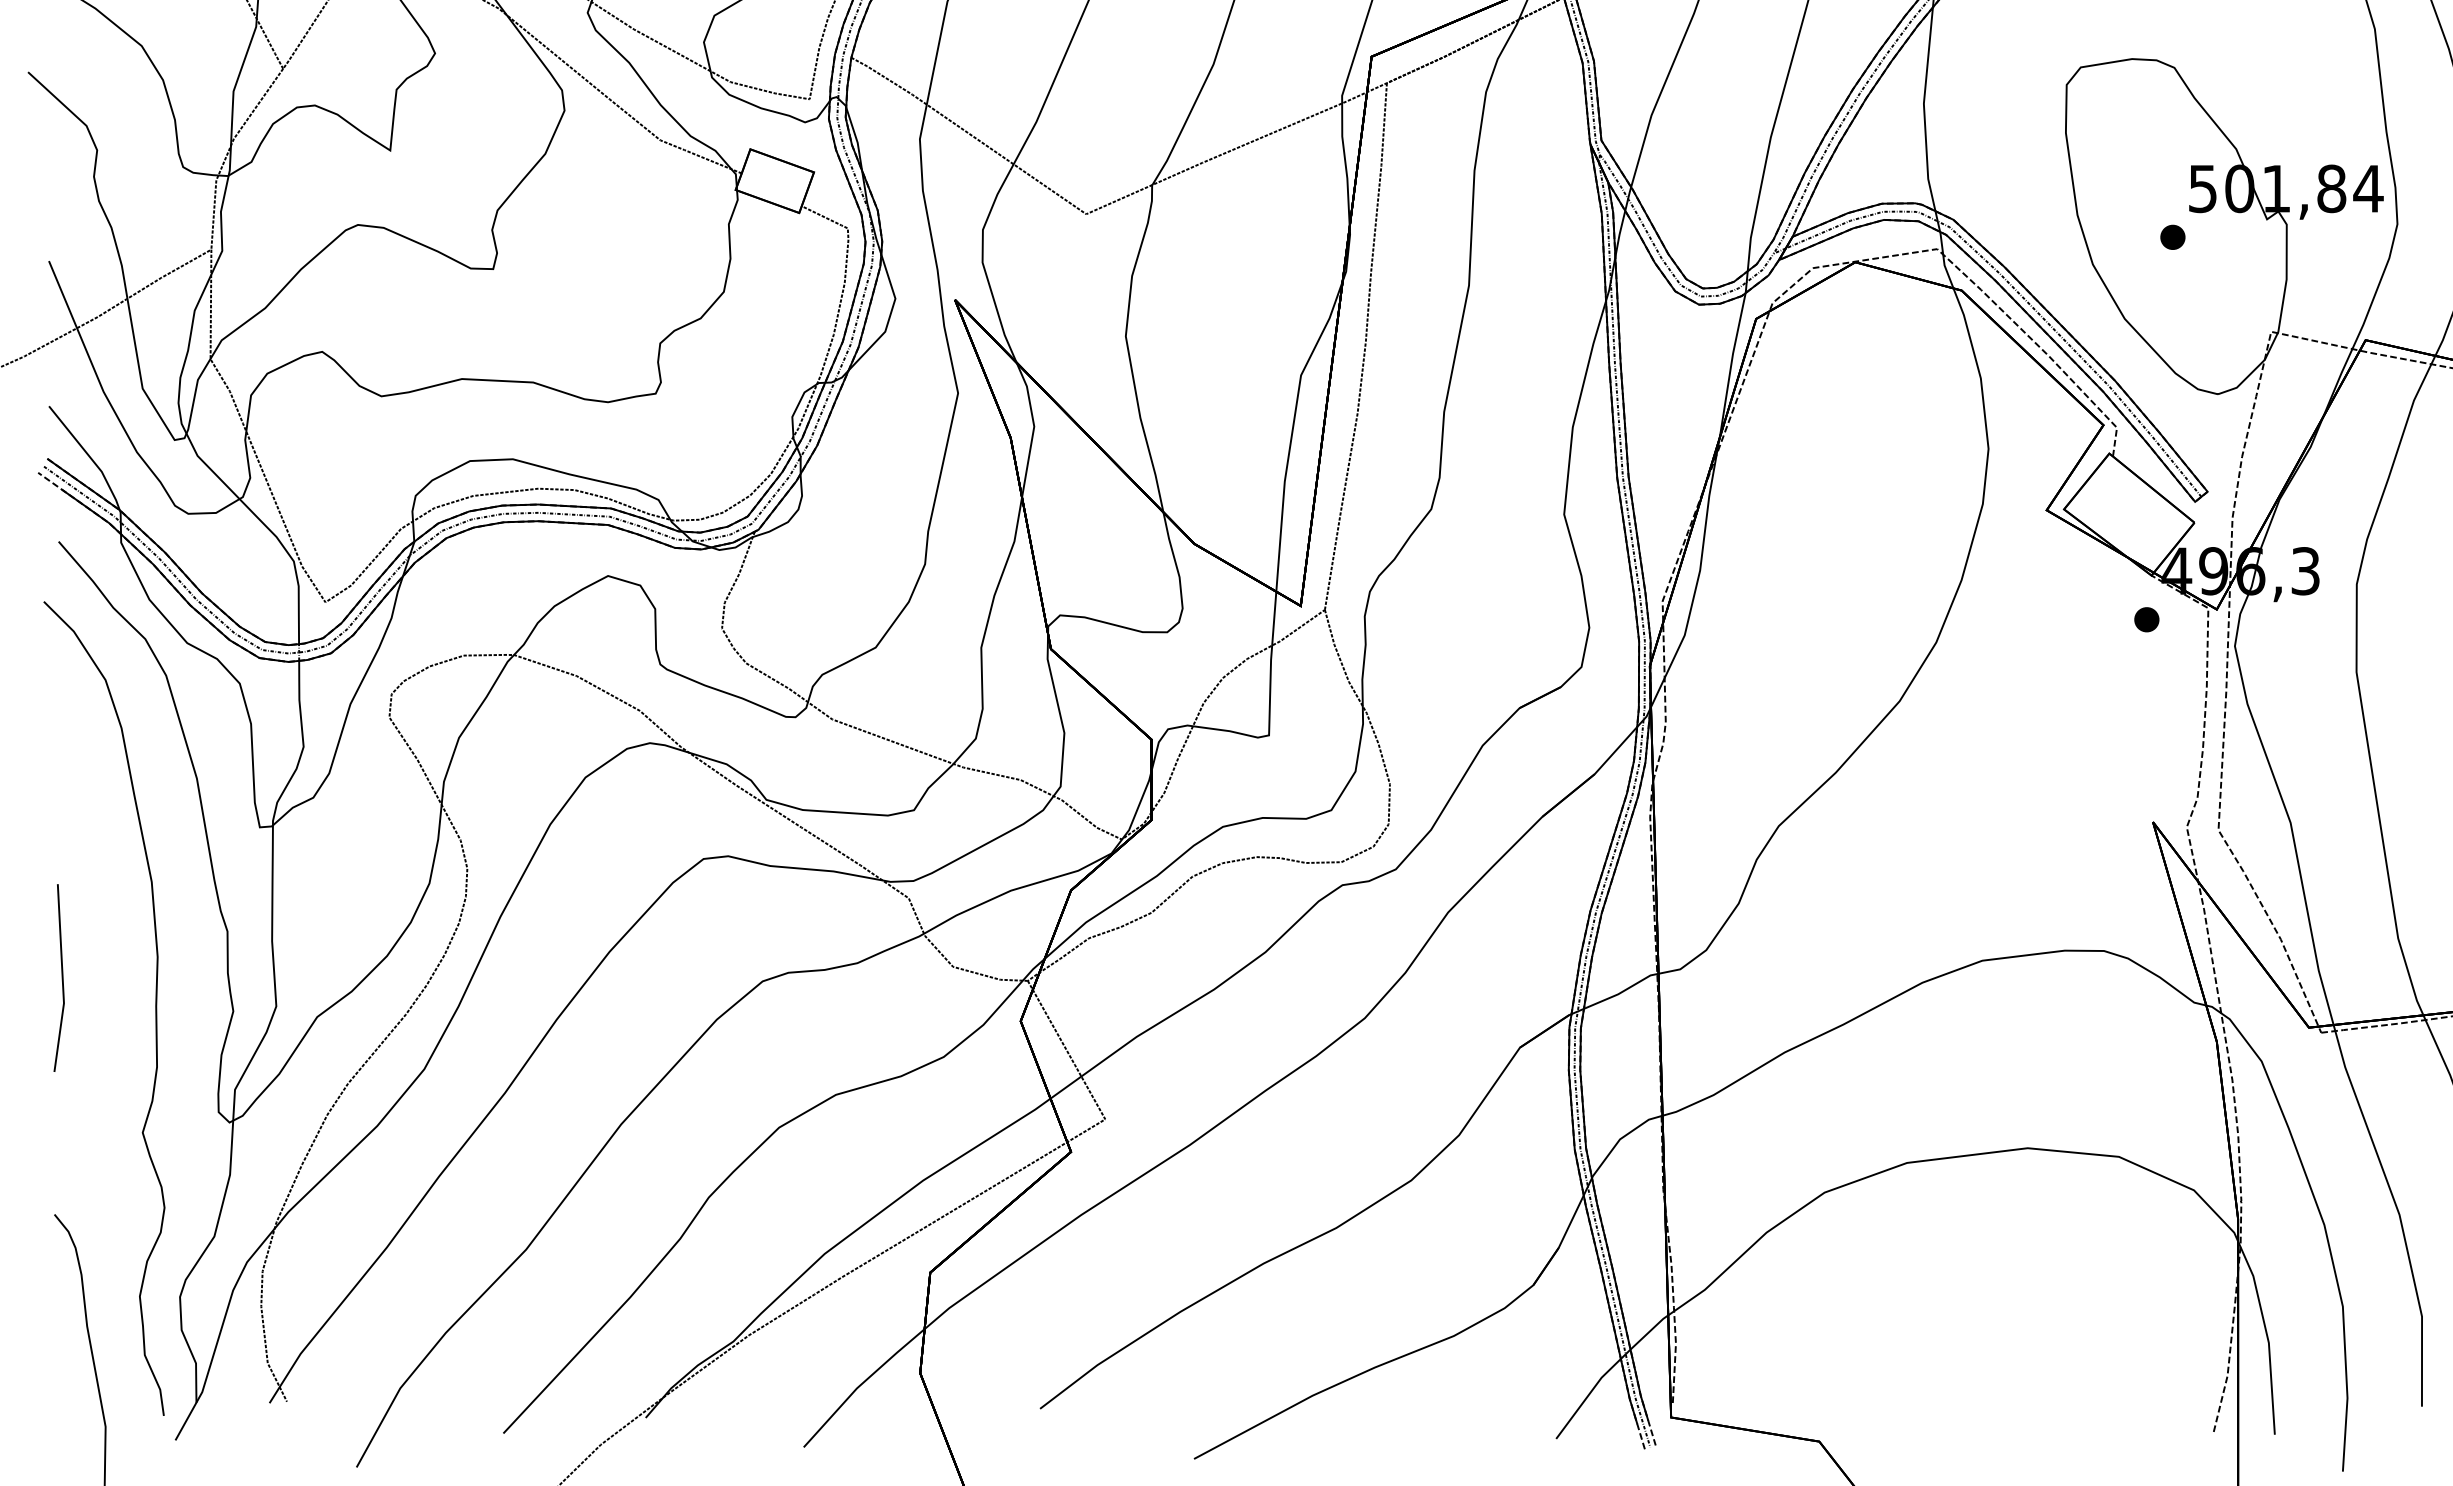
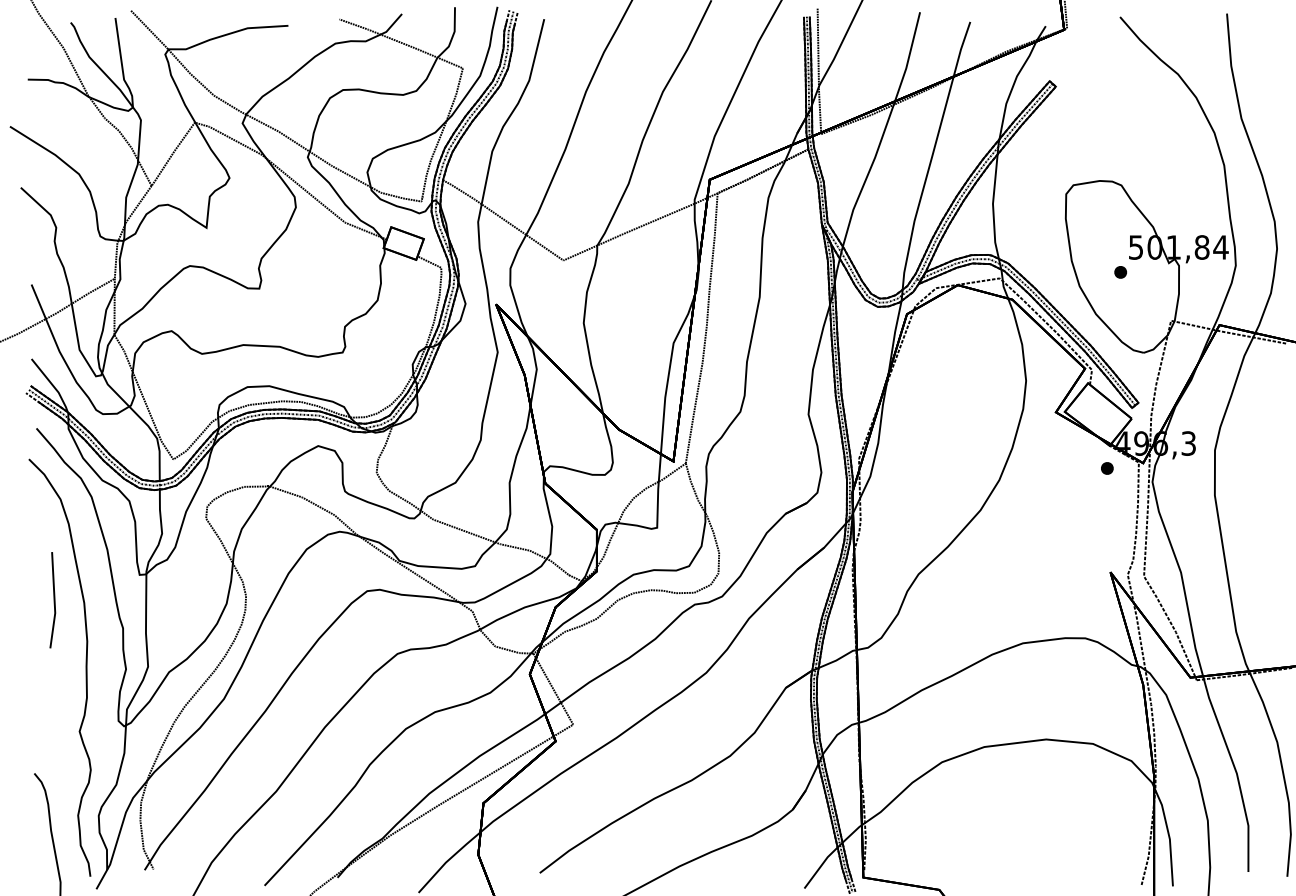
line: (60, 978) -> (53, 600), moved

